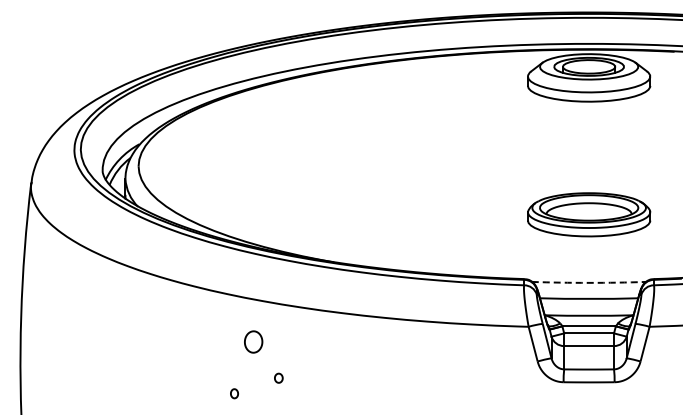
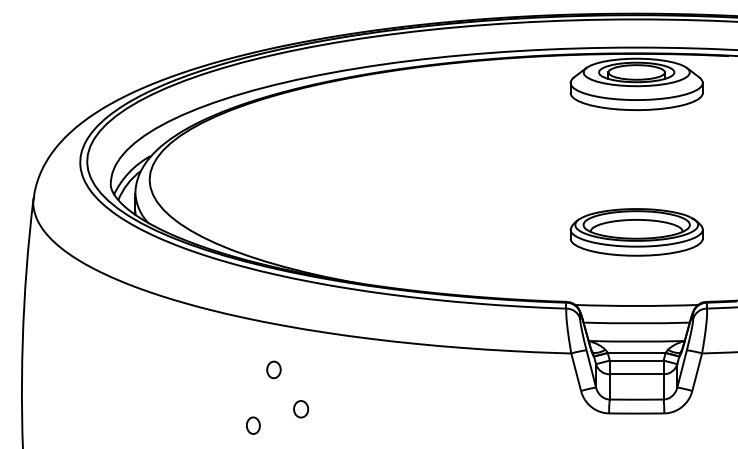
arc: (588, 282) -> (636, 305), dashed -> solid
part: (253, 341) -> (273, 369), size x0.71
part: (278, 377) -> (300, 408), size x1.67
part: (234, 393) -> (253, 425), size x1.67

